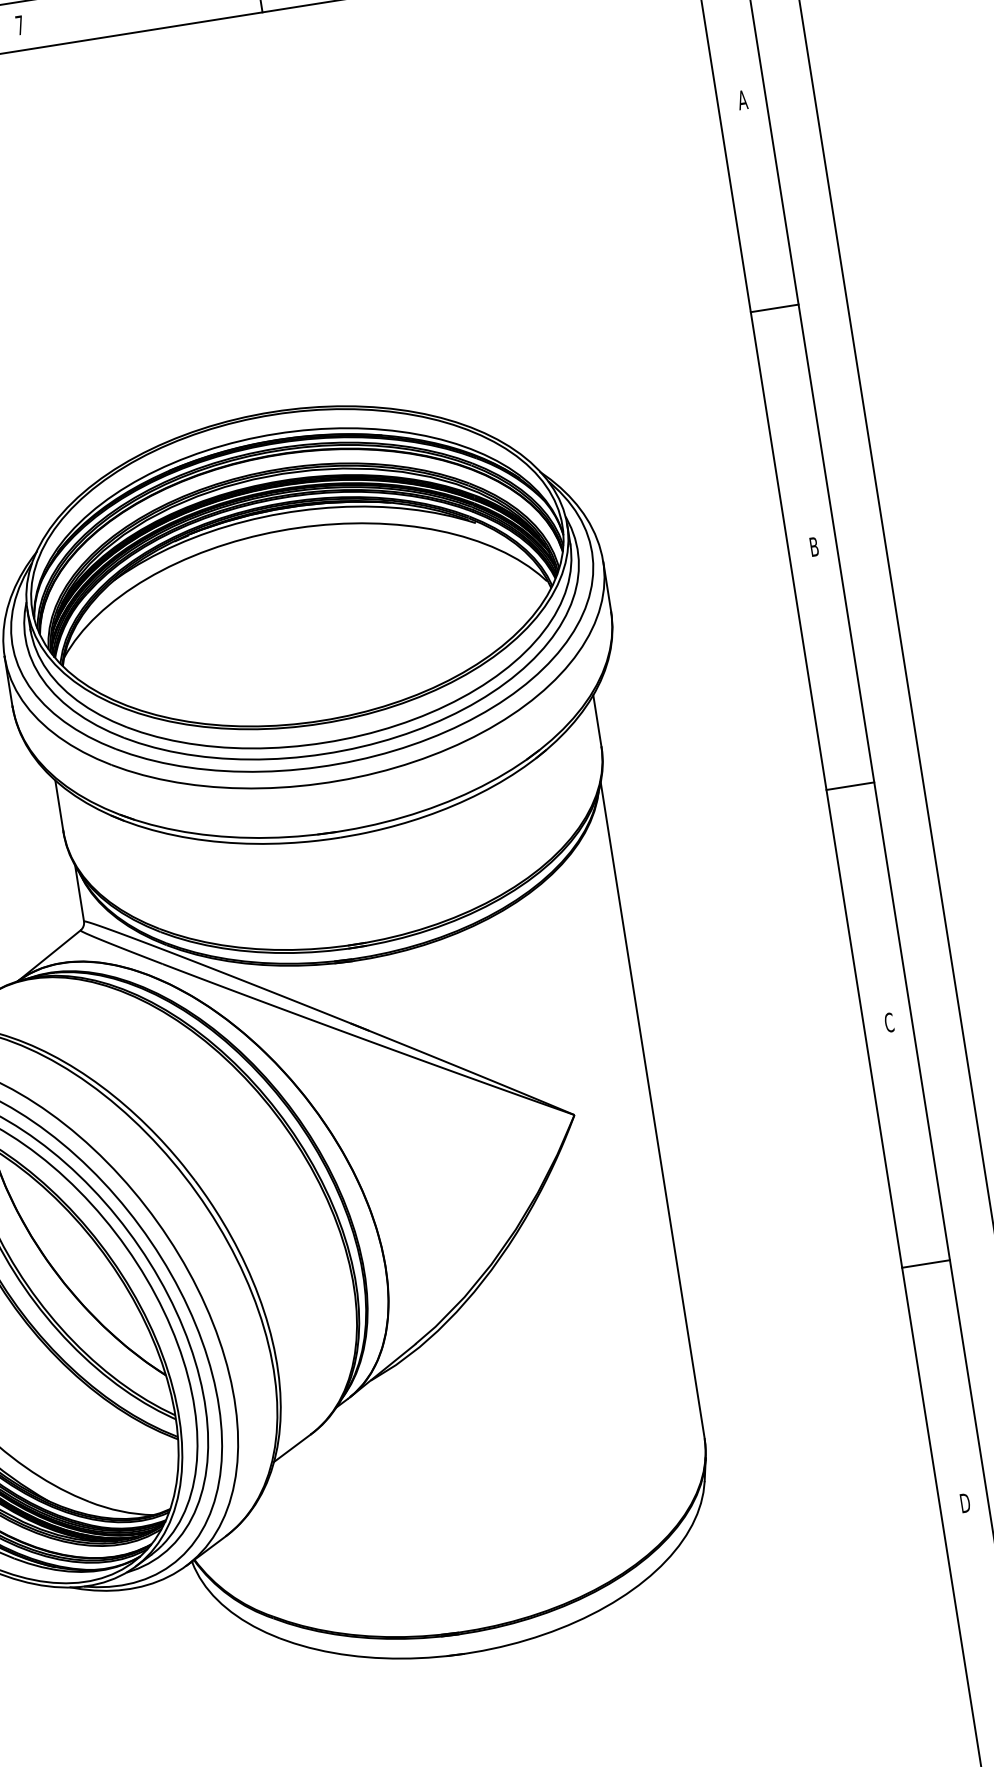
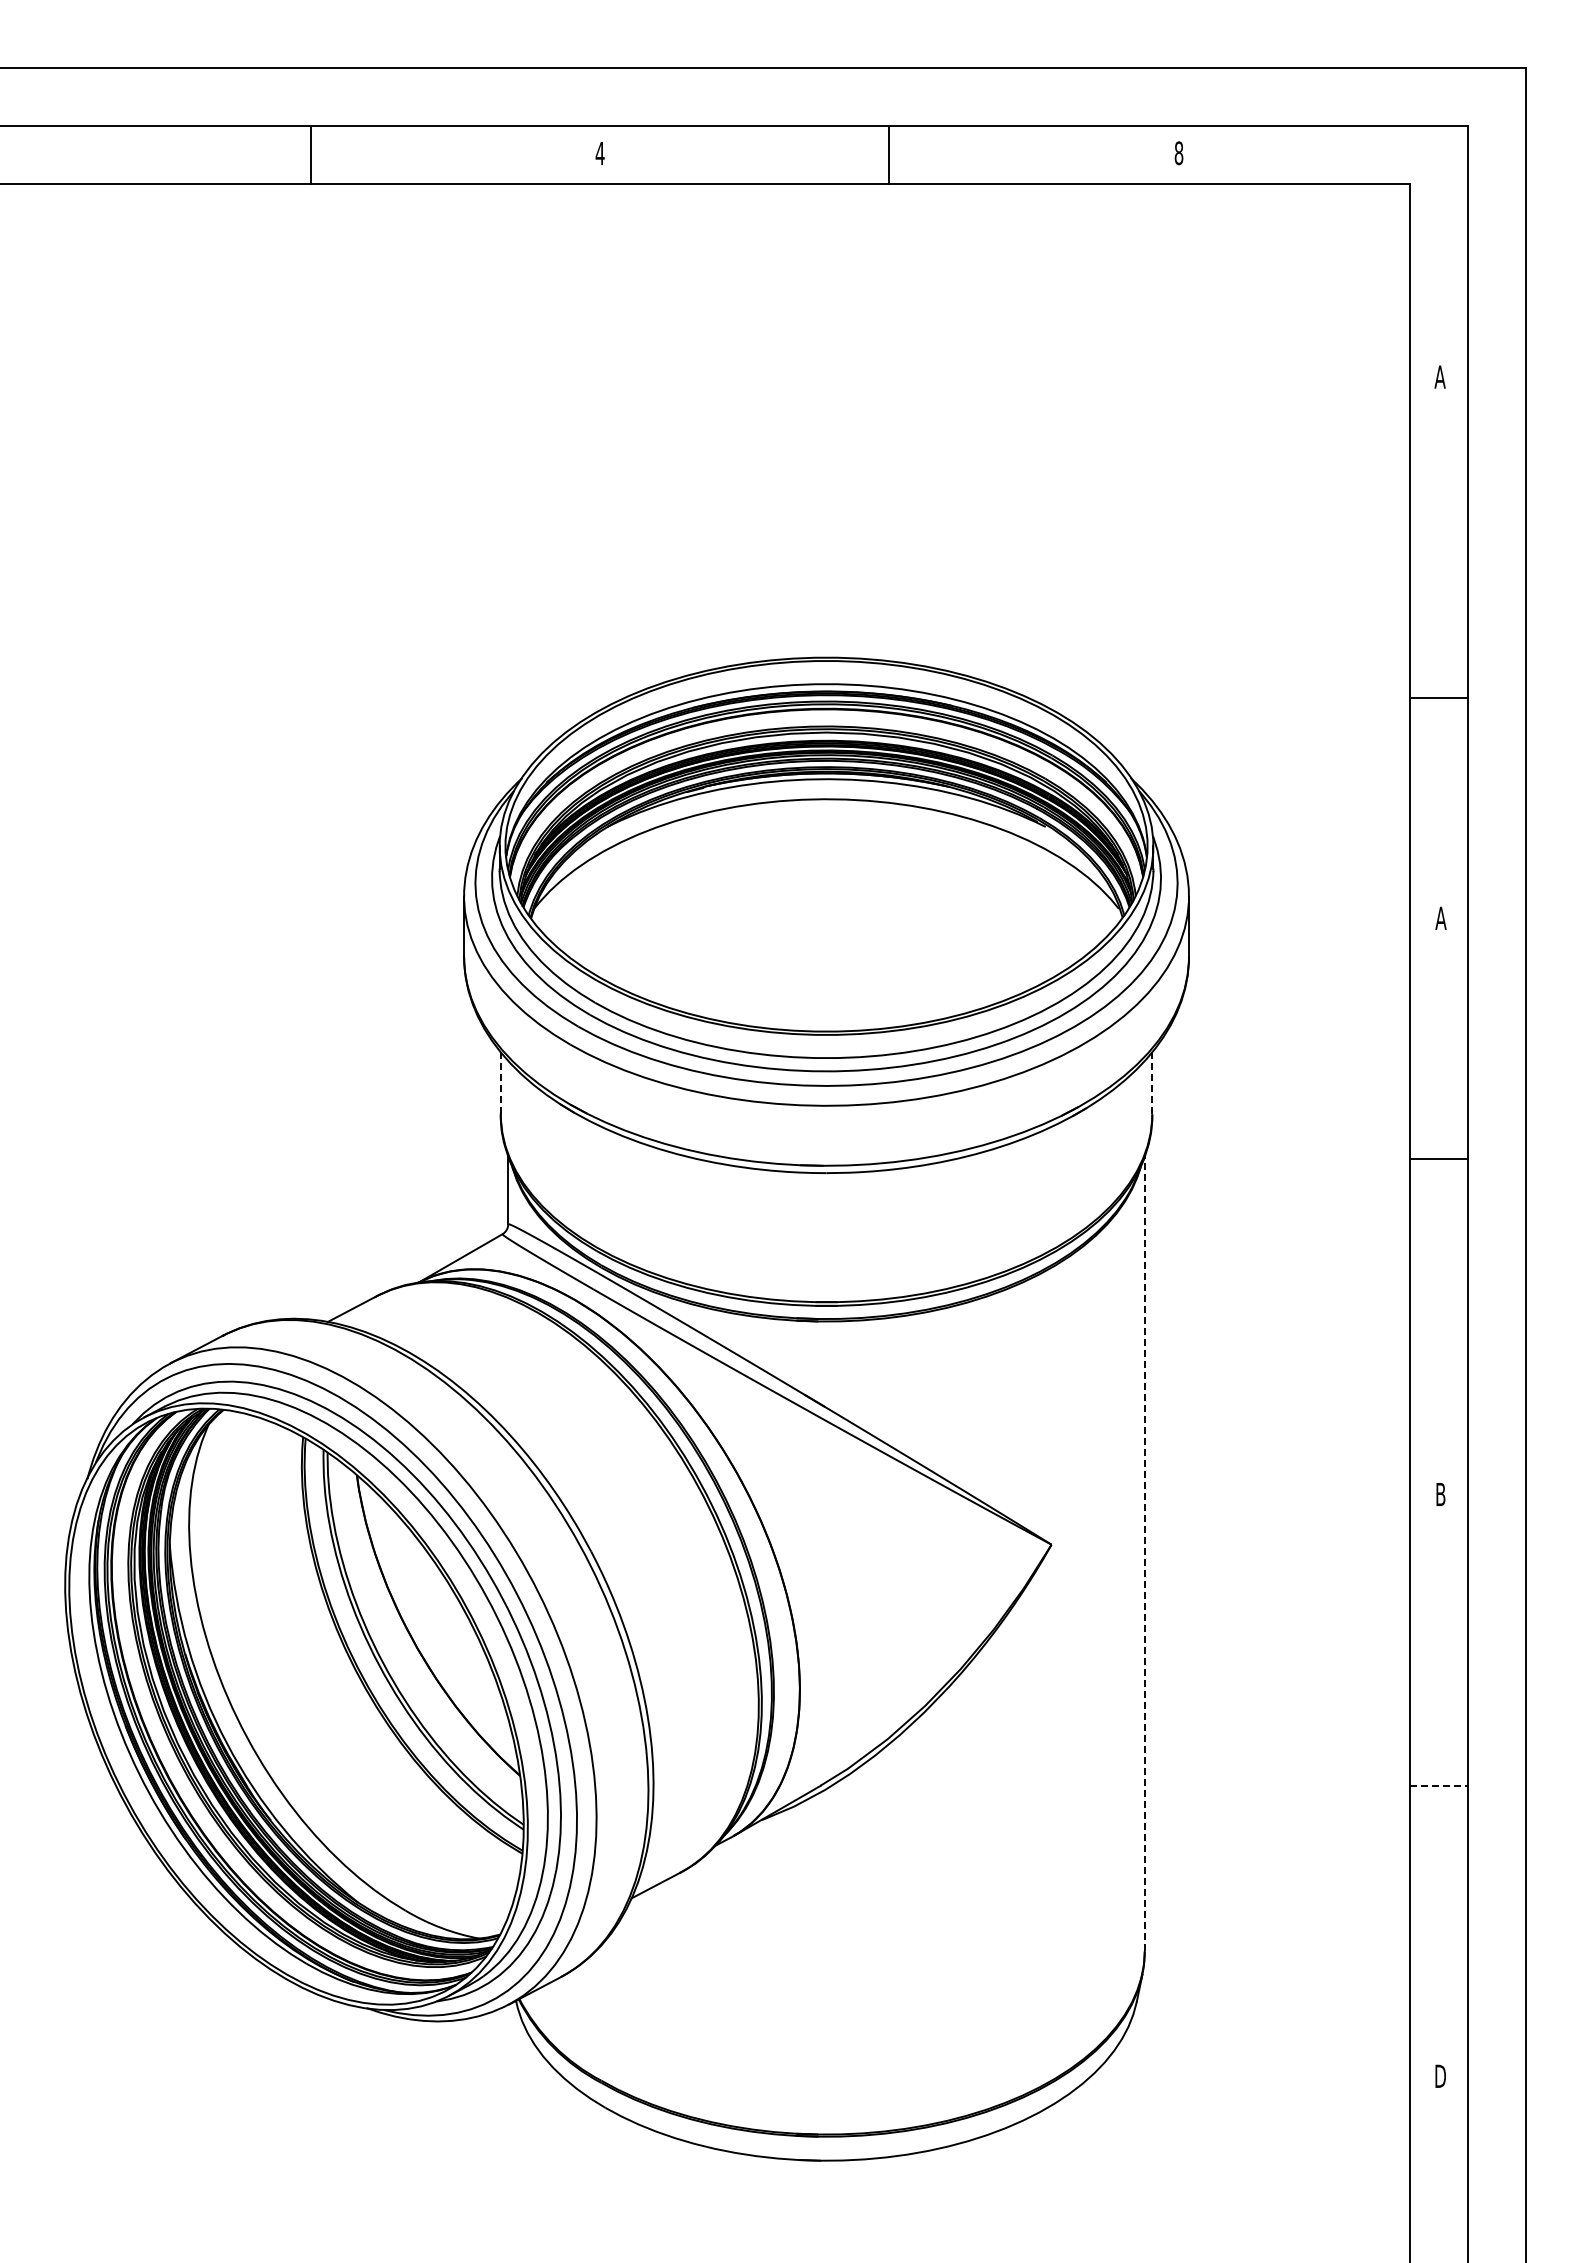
text: (19, 25) -> (599, 153), 7 -> 4
line: (774, 308) -> (1438, 698), moved
text: (813, 546) -> (1440, 917), B -> A
line: (597, 720) -> (1152, 1082), solid -> dashed
line: (849, 786) -> (1438, 1158), moved
line: (59, 806) -> (500, 1083), solid -> dashed
text: (889, 1022) -> (1440, 1494), C -> B
line: (652, 1109) -> (1144, 1552), solid -> dashed
line: (926, 1263) -> (1439, 1786), solid -> dashed

